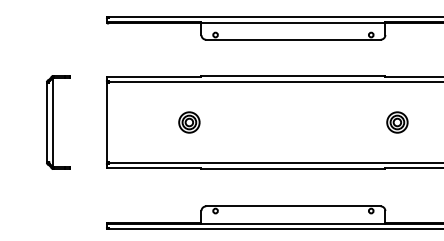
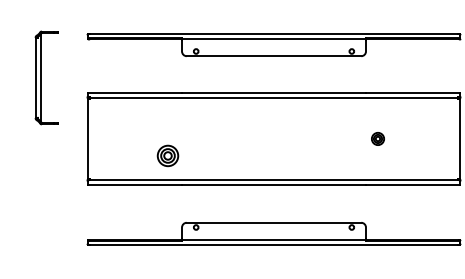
part: (57, 122) -> (46, 77), moved
part: (188, 122) -> (167, 155), moved
part: (396, 122) -> (377, 138), size x0.6

